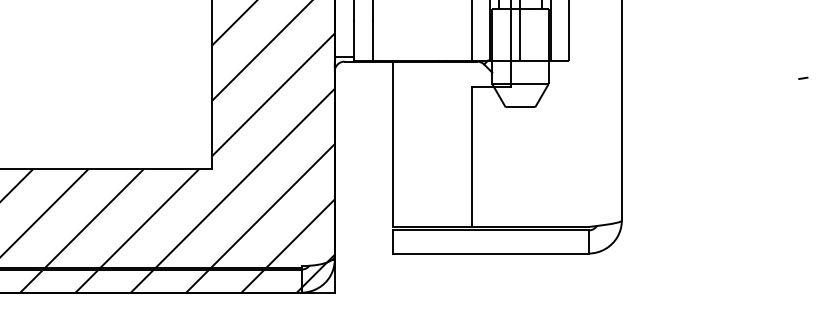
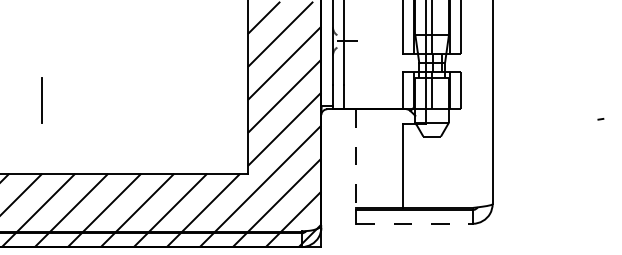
line: (393, 145) -> (356, 159), solid -> dashed
line: (492, 253) -> (415, 223), solid -> dashed

